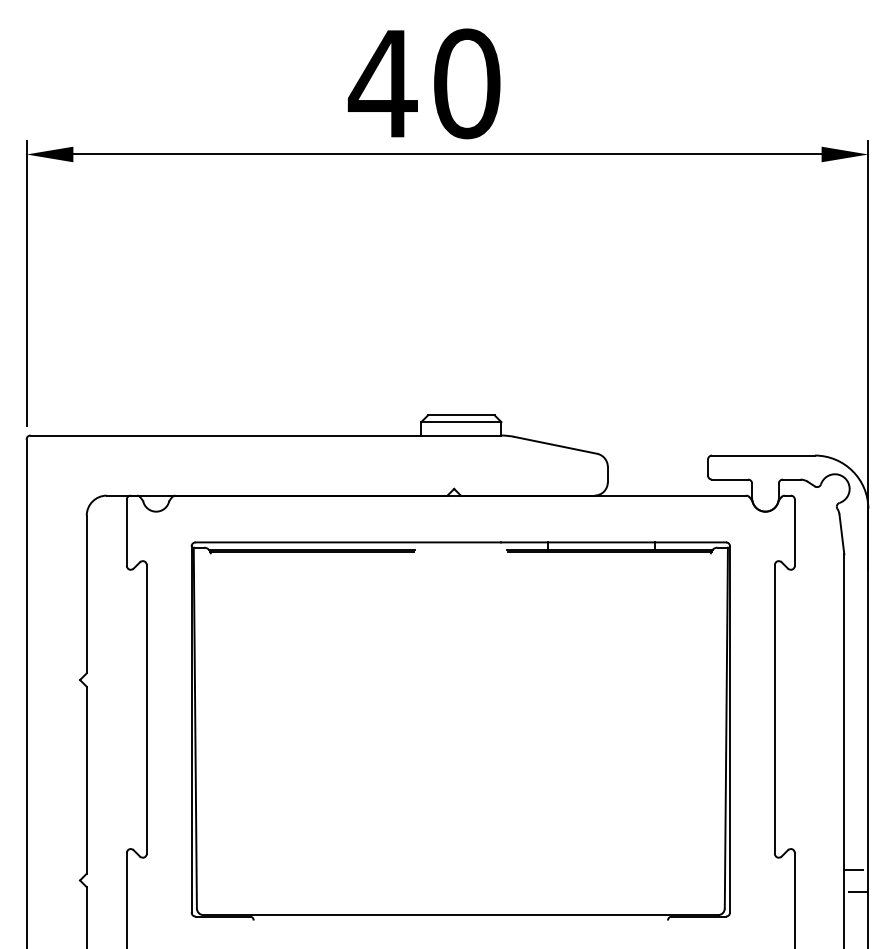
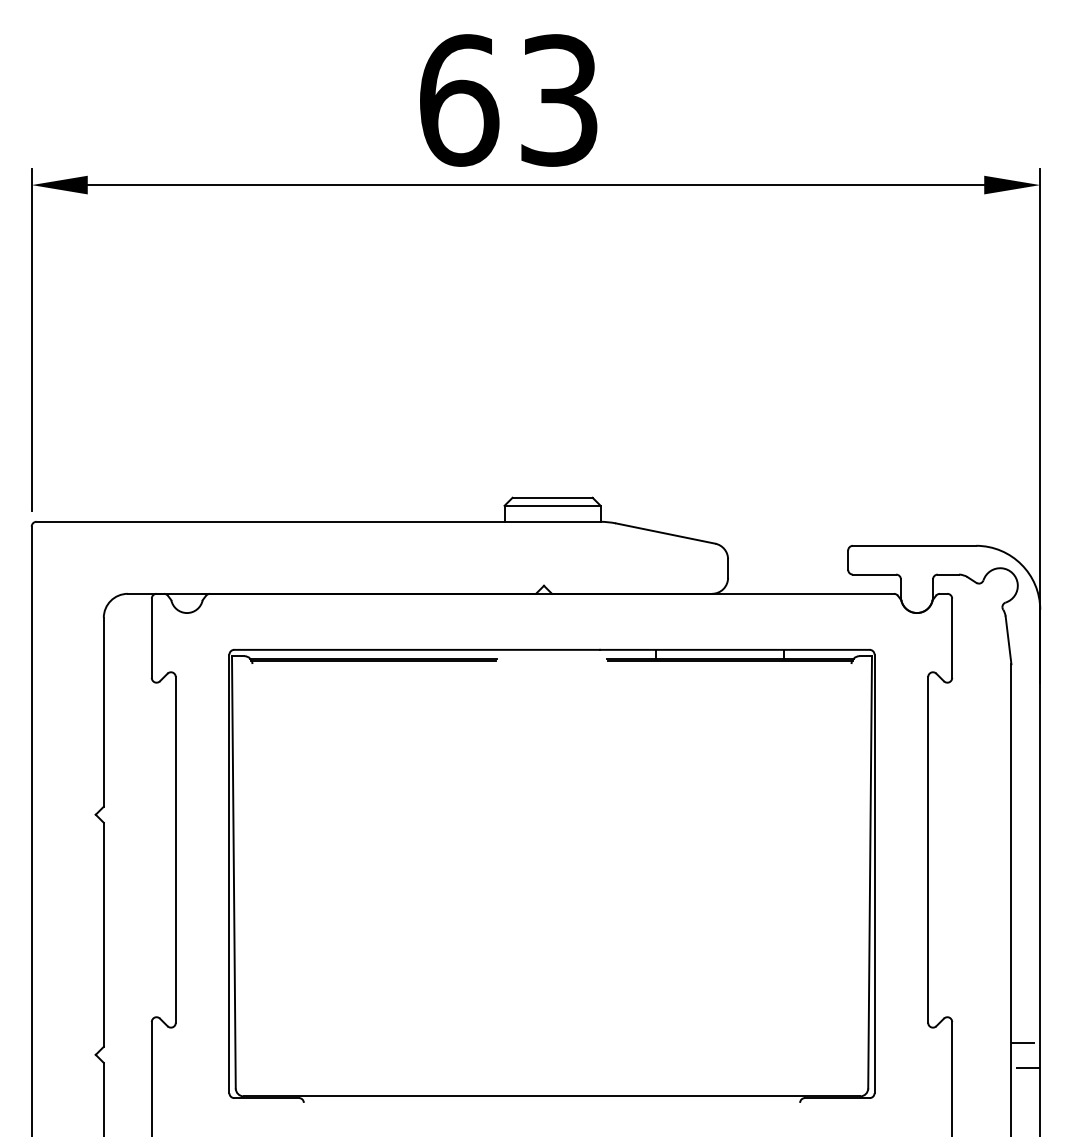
text: (423, 83) -> (507, 100), 40 -> 63

